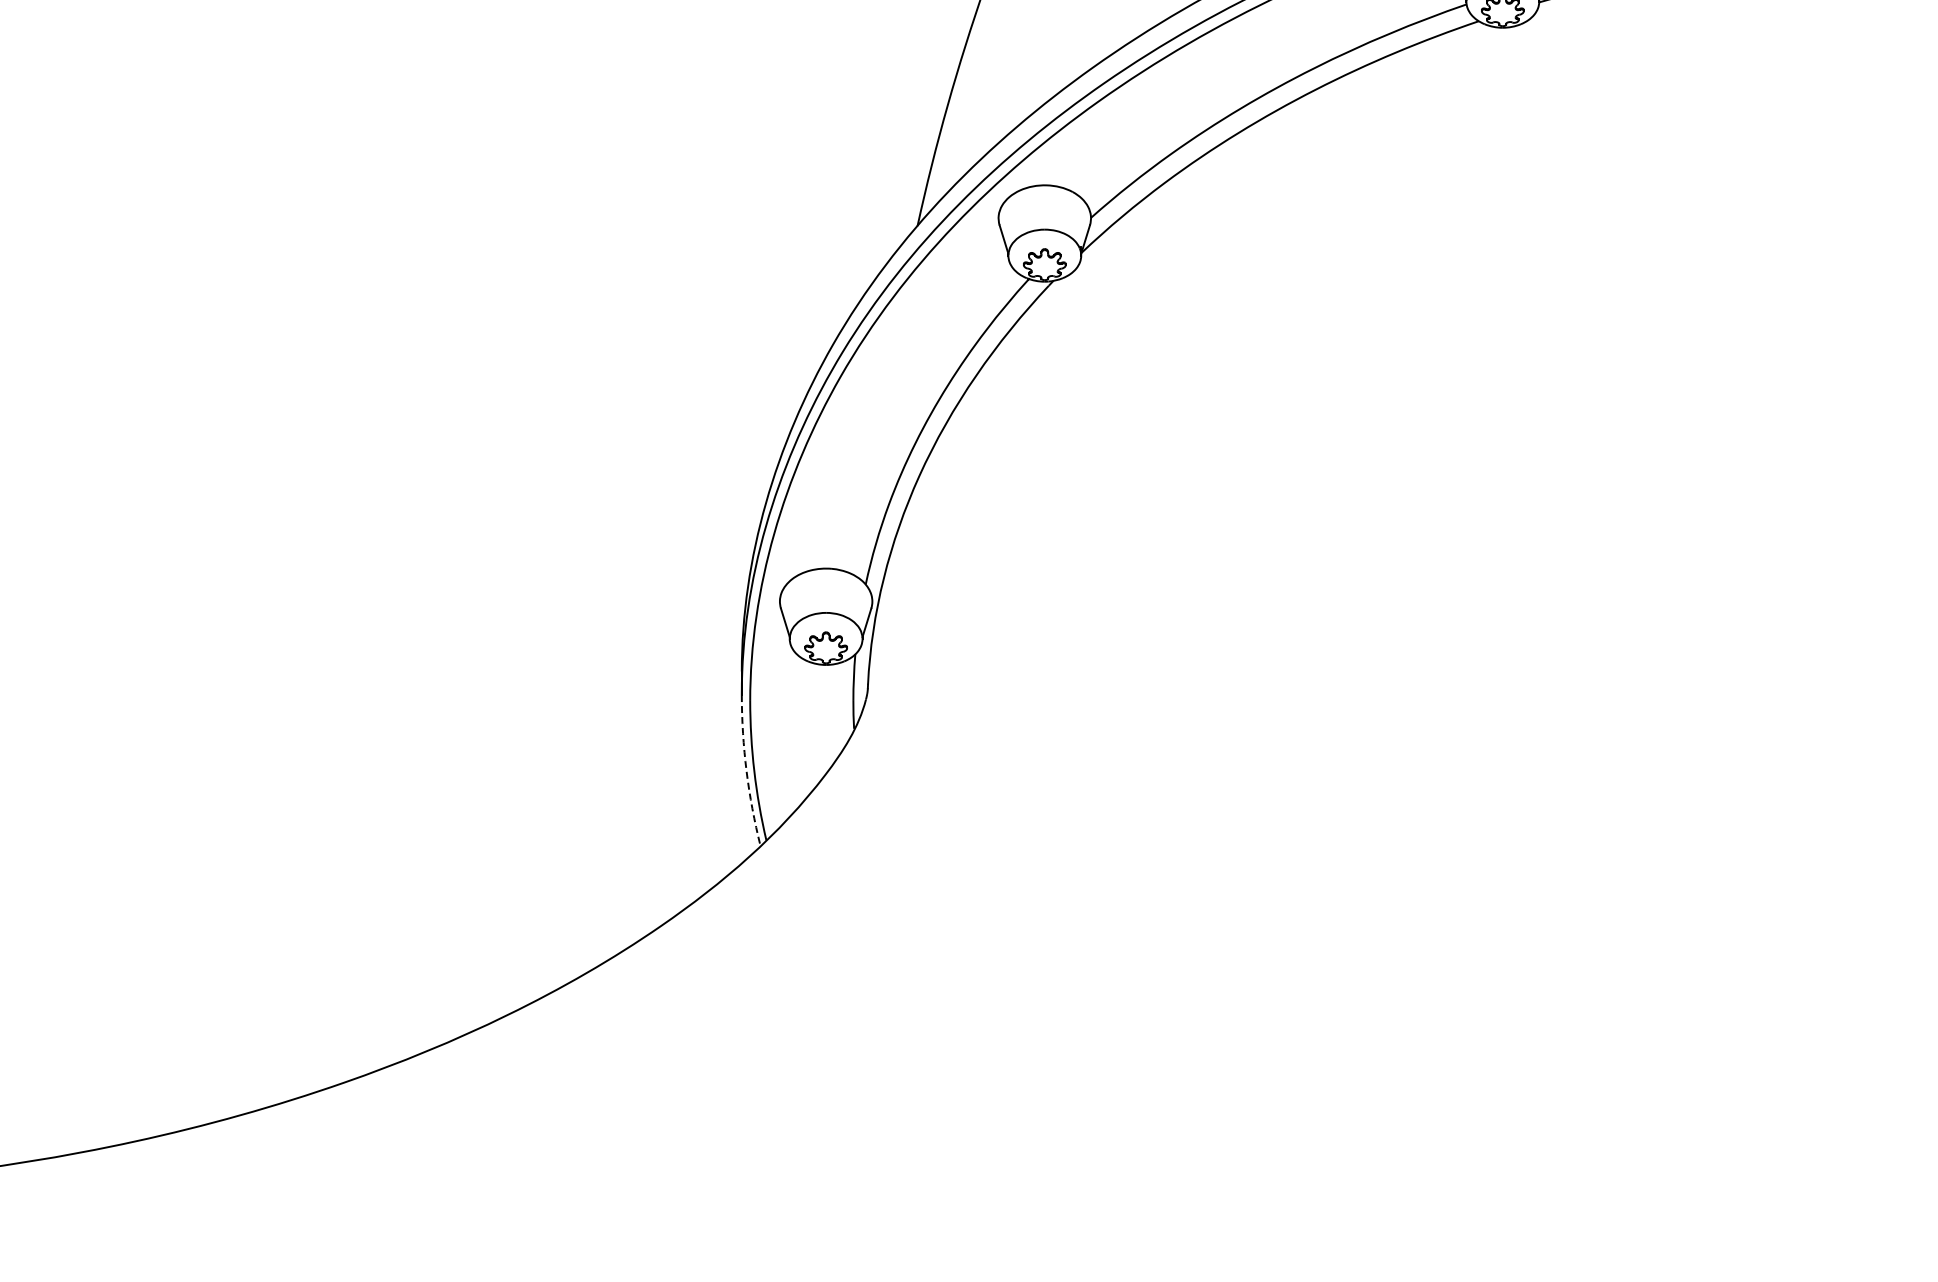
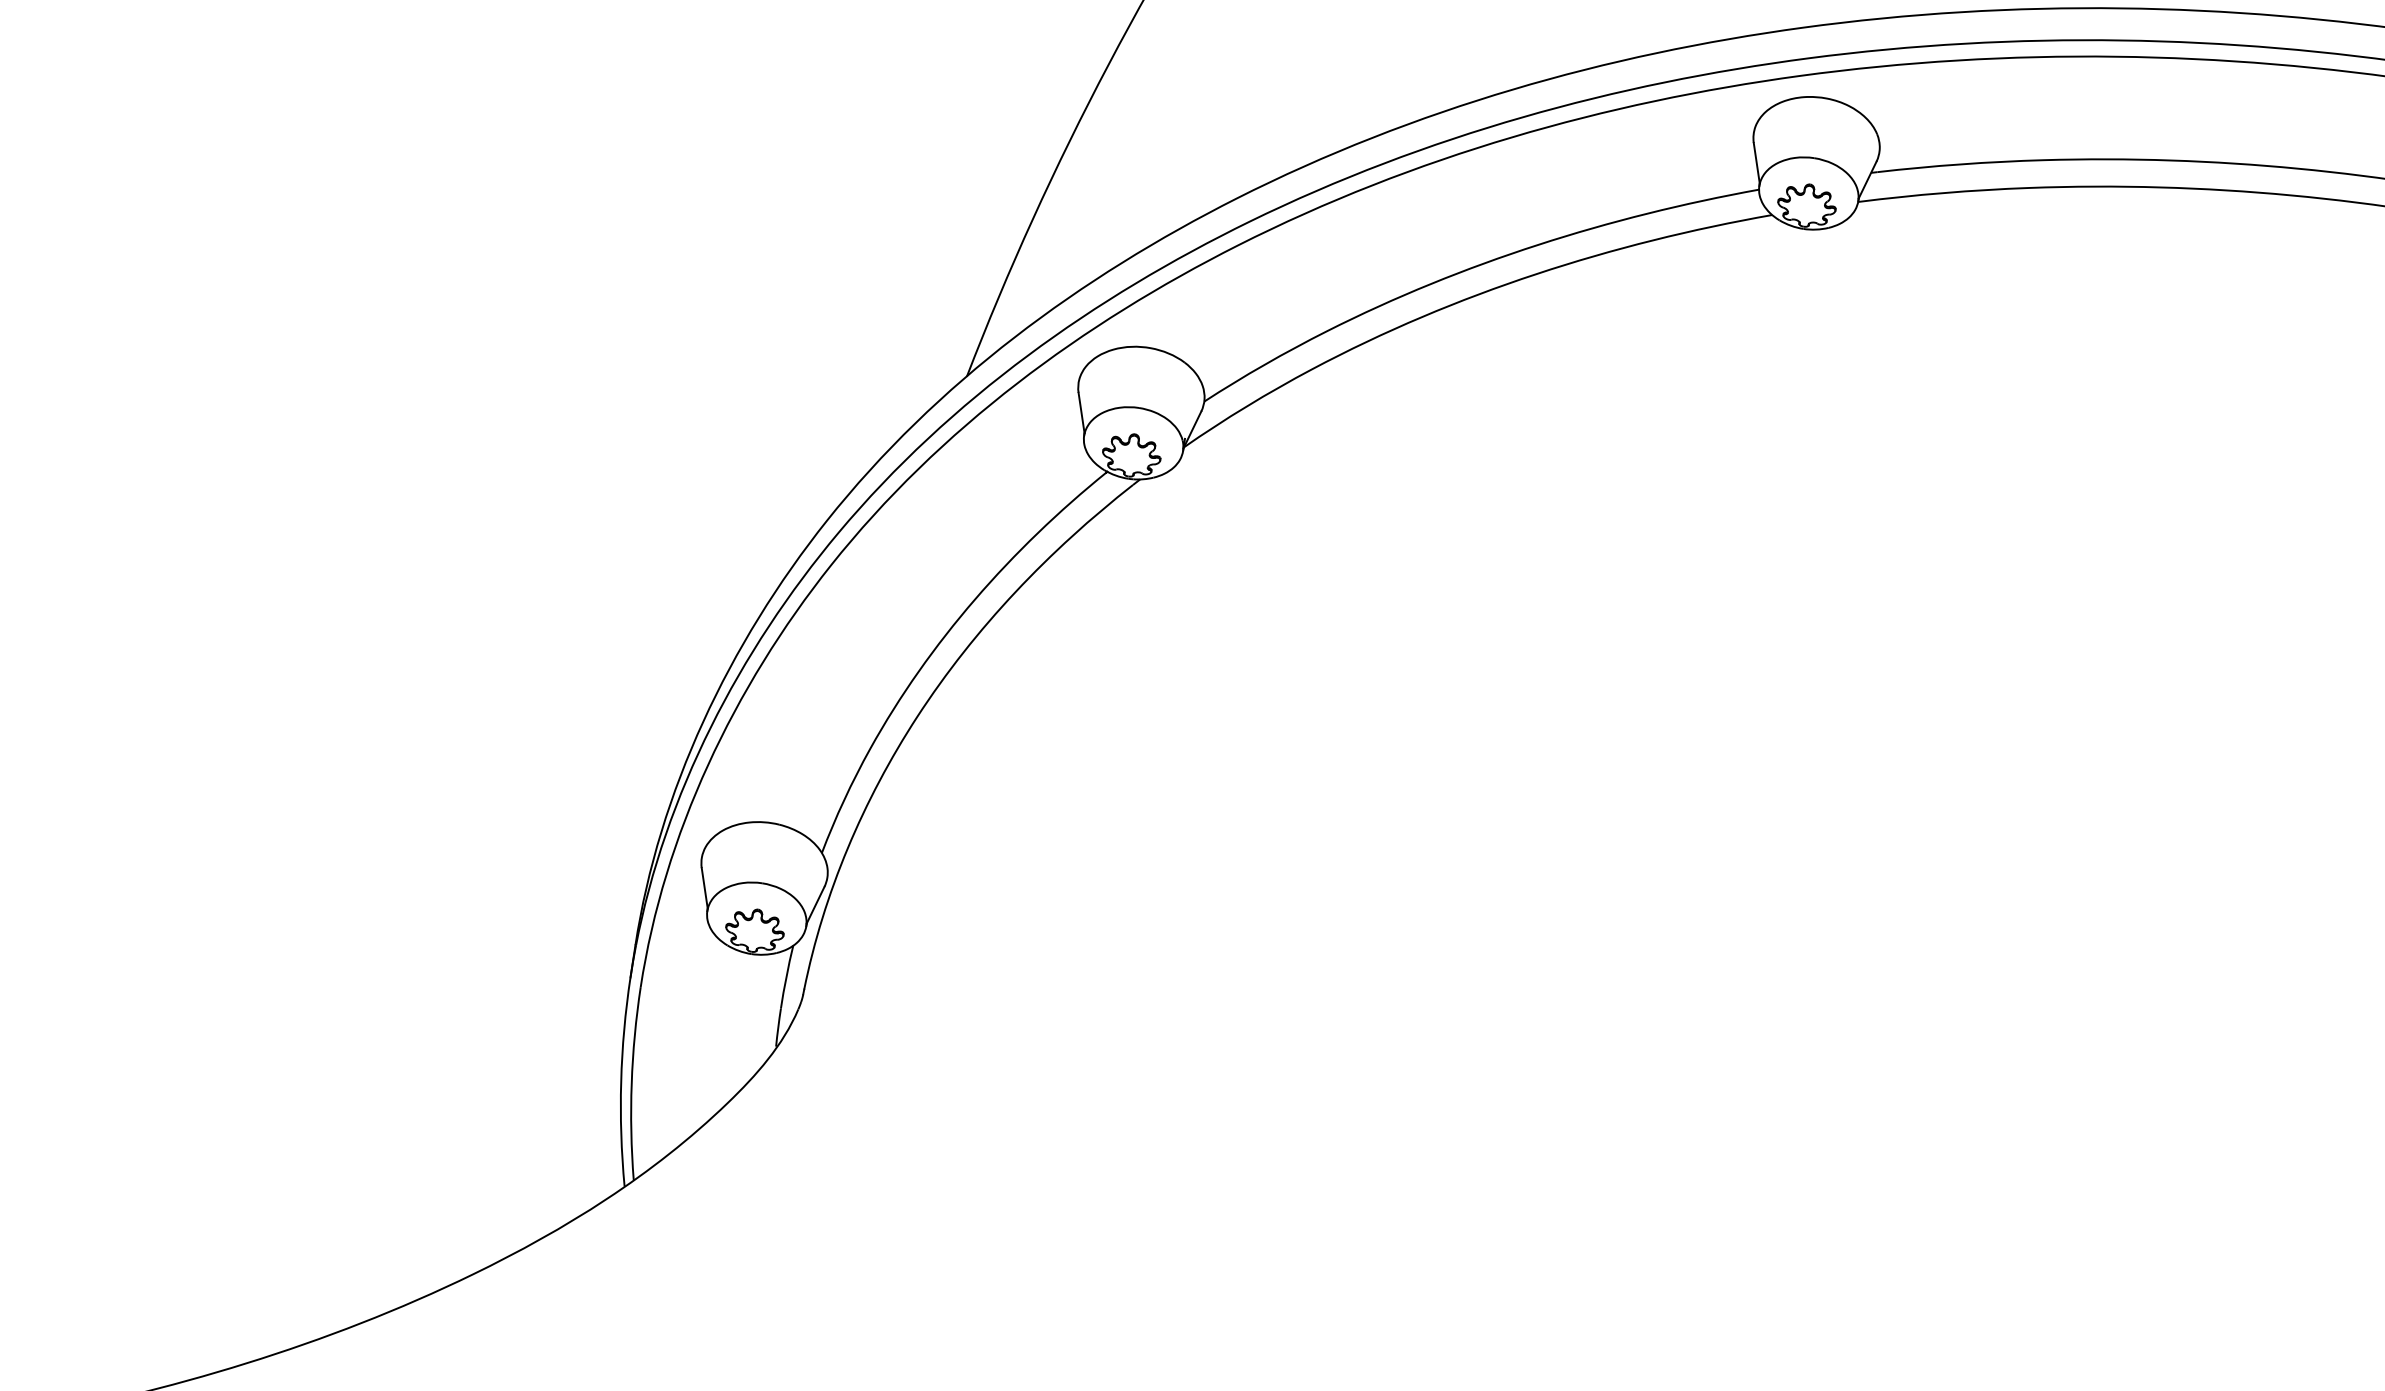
arc: (746, 771) -> (621, 1082), dashed -> solid

